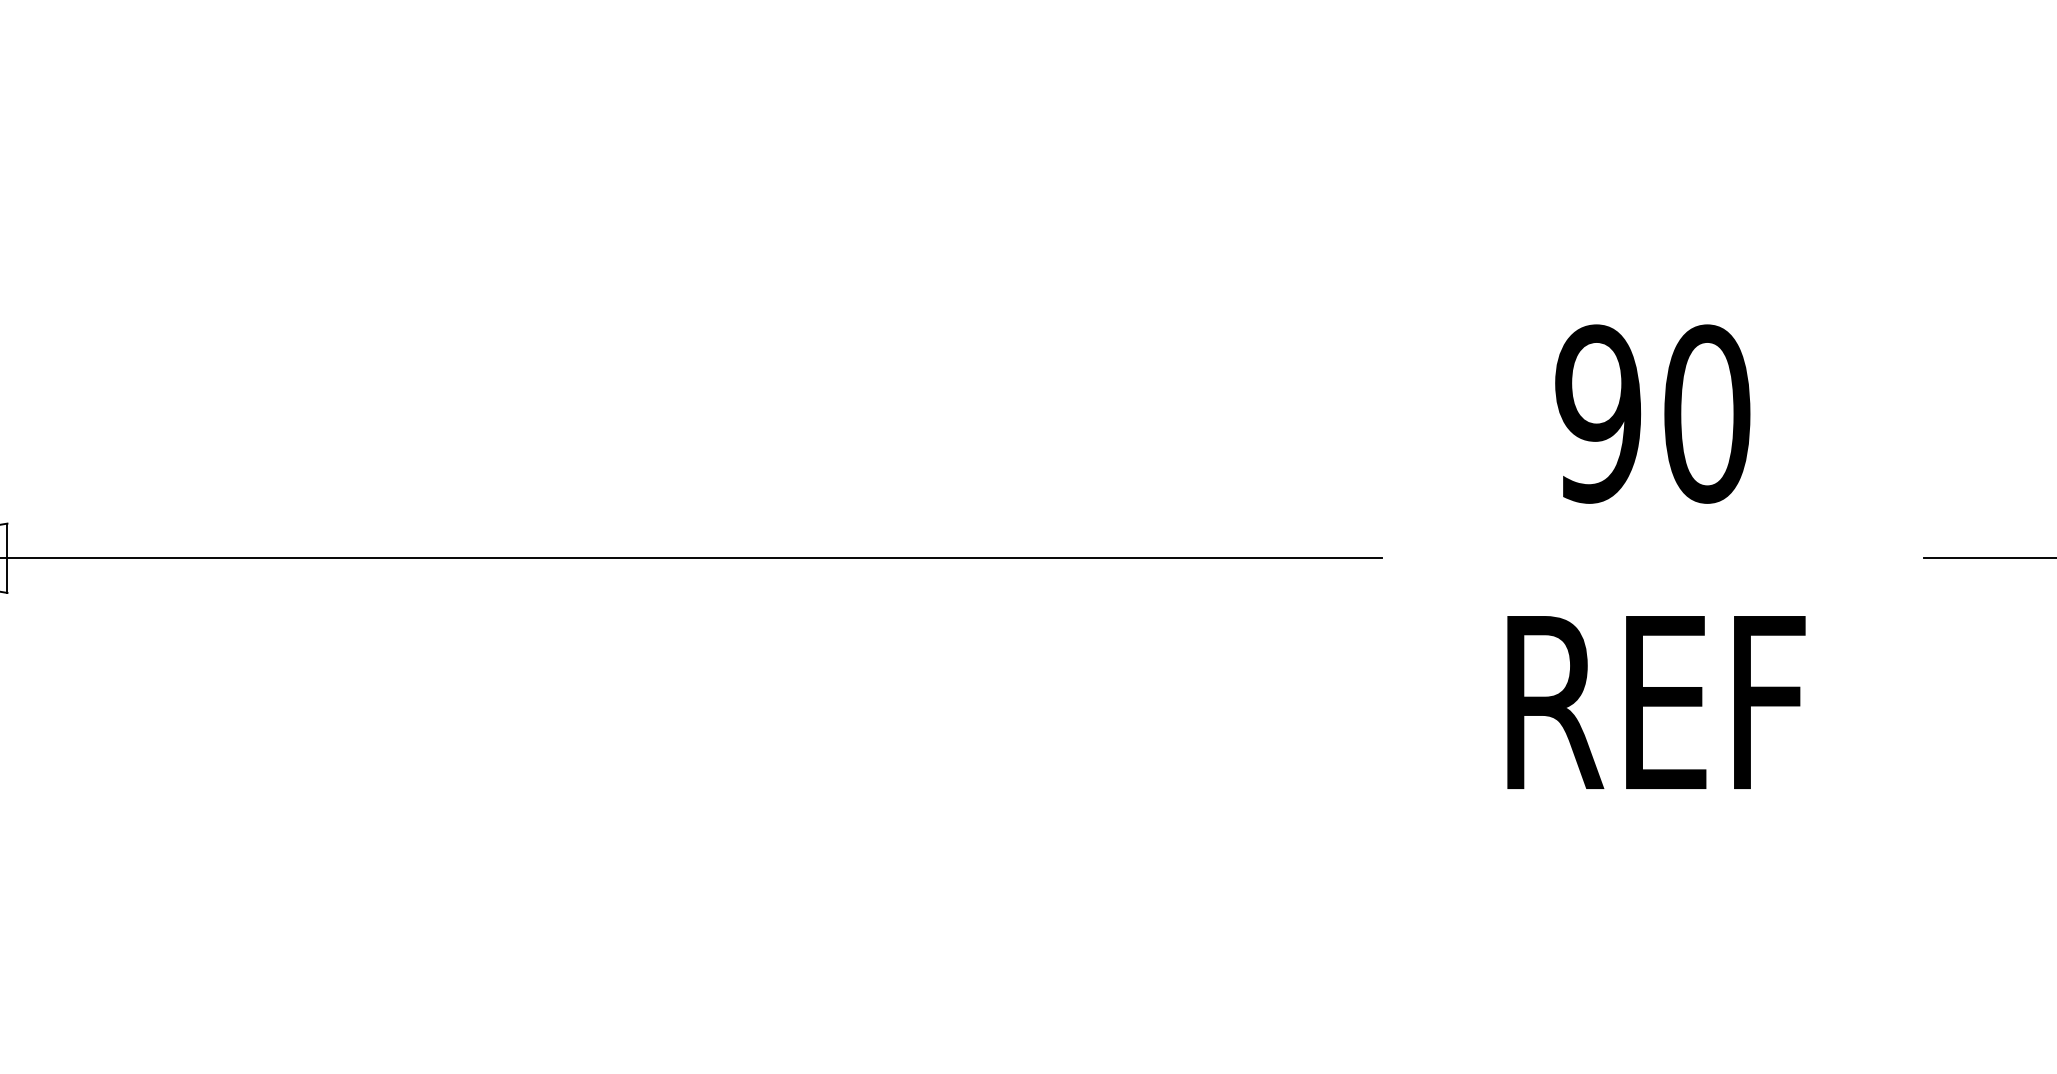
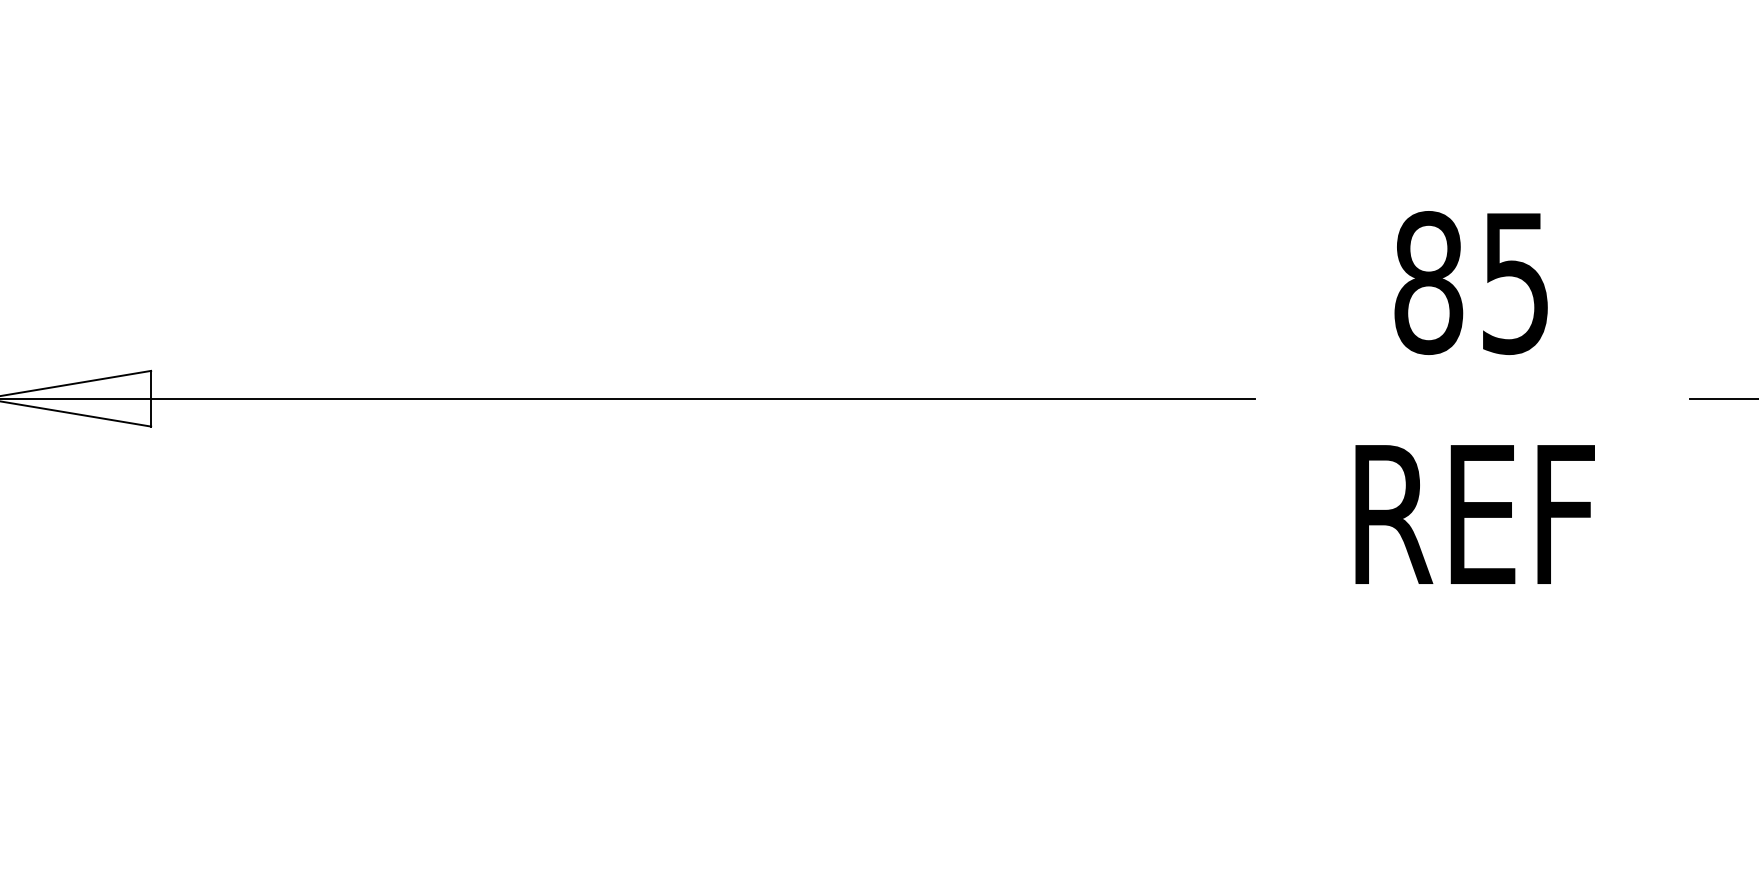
text: (1651, 414) -> (1471, 283), 90 -> 85

